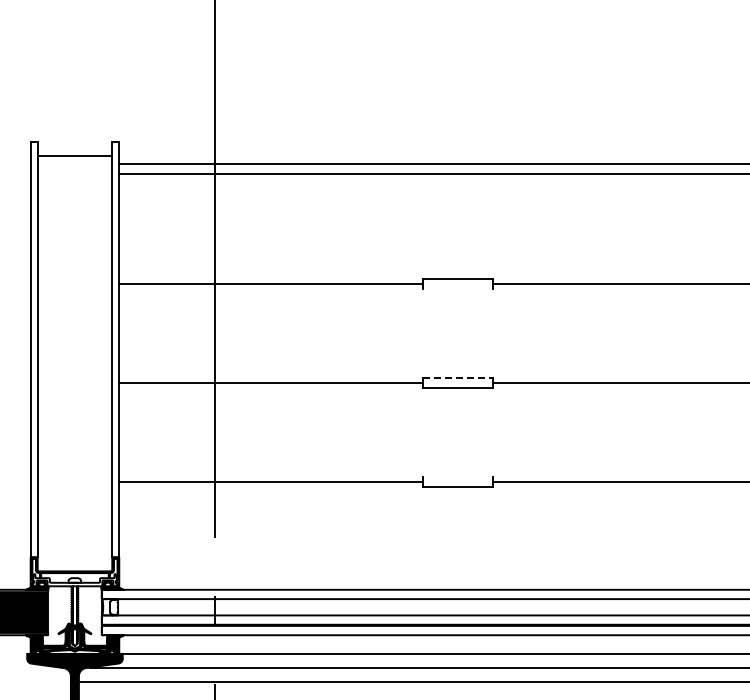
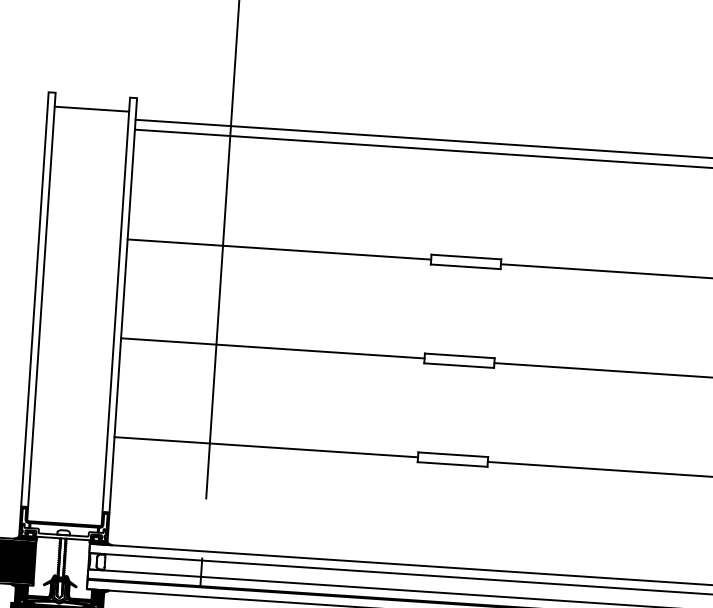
line: (458, 288) -> (465, 266), added
line: (458, 377) -> (459, 355), dashed -> solid
line: (458, 476) -> (453, 454), added

